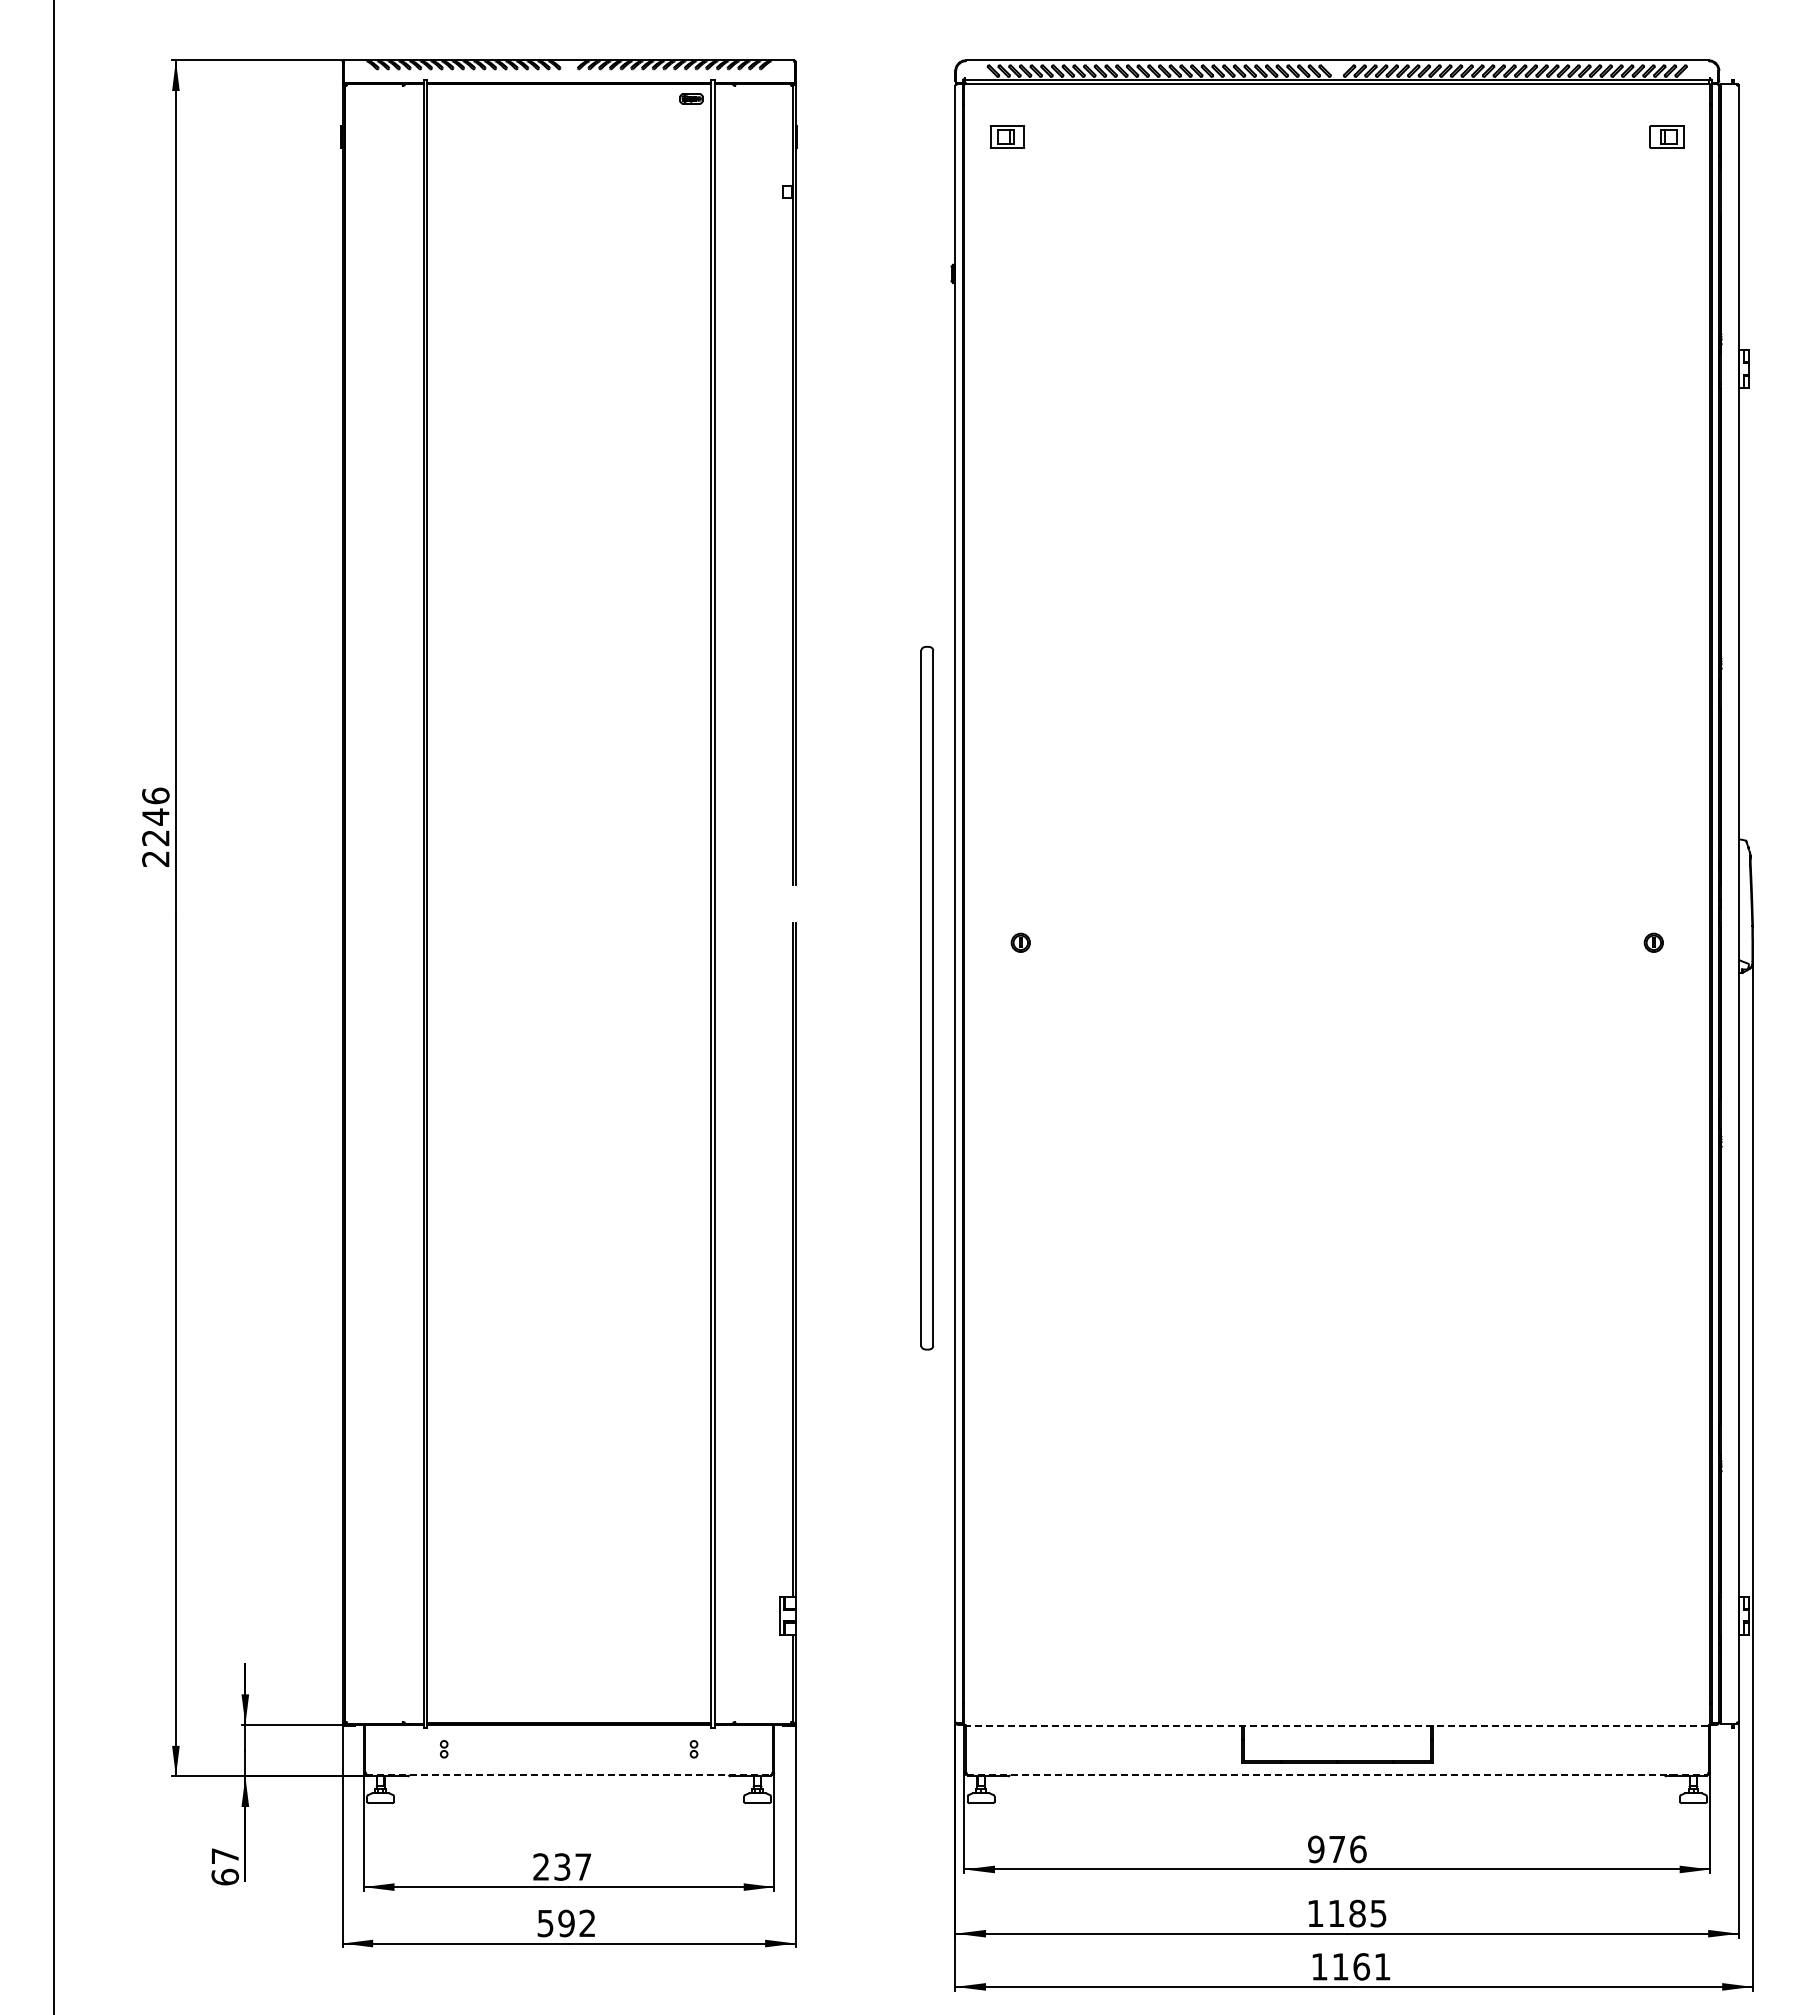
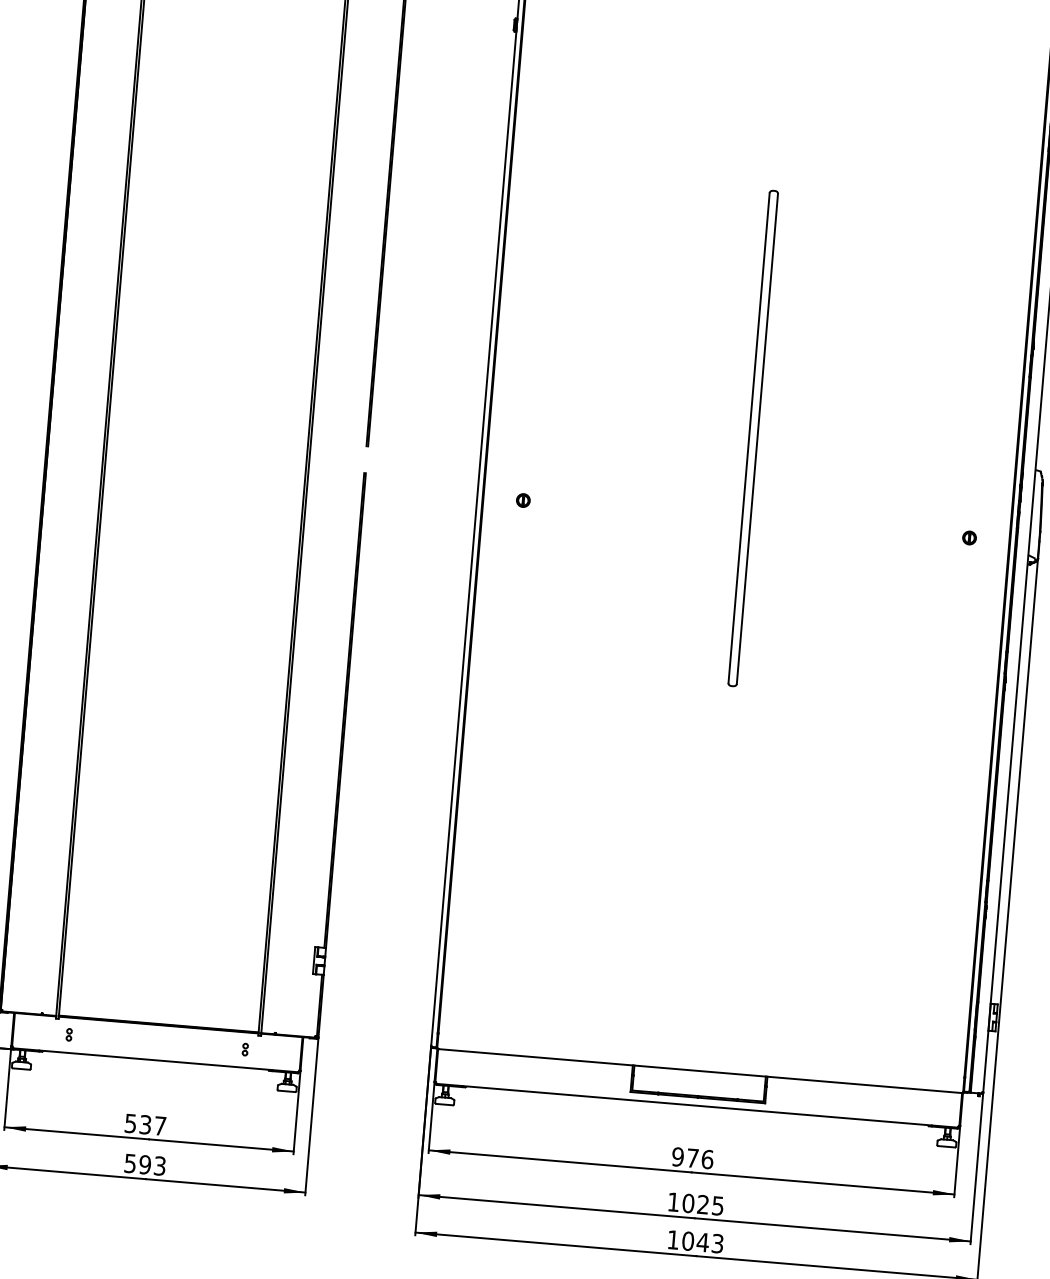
part: (927, 997) -> (753, 438), moved
line: (1336, 1725) -> (699, 1070), dashed -> solid
line: (569, 1774) -> (156, 1060), dashed -> solid
line: (1337, 1774) -> (697, 1105), dashed -> solid
text: (540, 1866) -> (130, 1123), 237 -> 537
text: (1346, 1913) -> (695, 1203), 1185 -> 1025
text: (587, 1923) -> (159, 1166), 592 -> 593
text: (1361, 1966) -> (702, 1242), 1161 -> 1043

